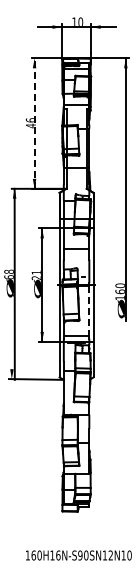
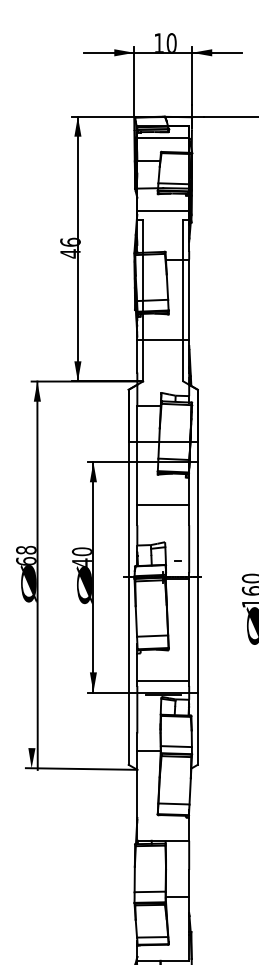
line: (34, 123) -> (77, 248), dashed -> solid
text: (35, 275) -> (79, 557), 21 -> 40
line: (89, 310) -> (189, 628), dashed -> solid

